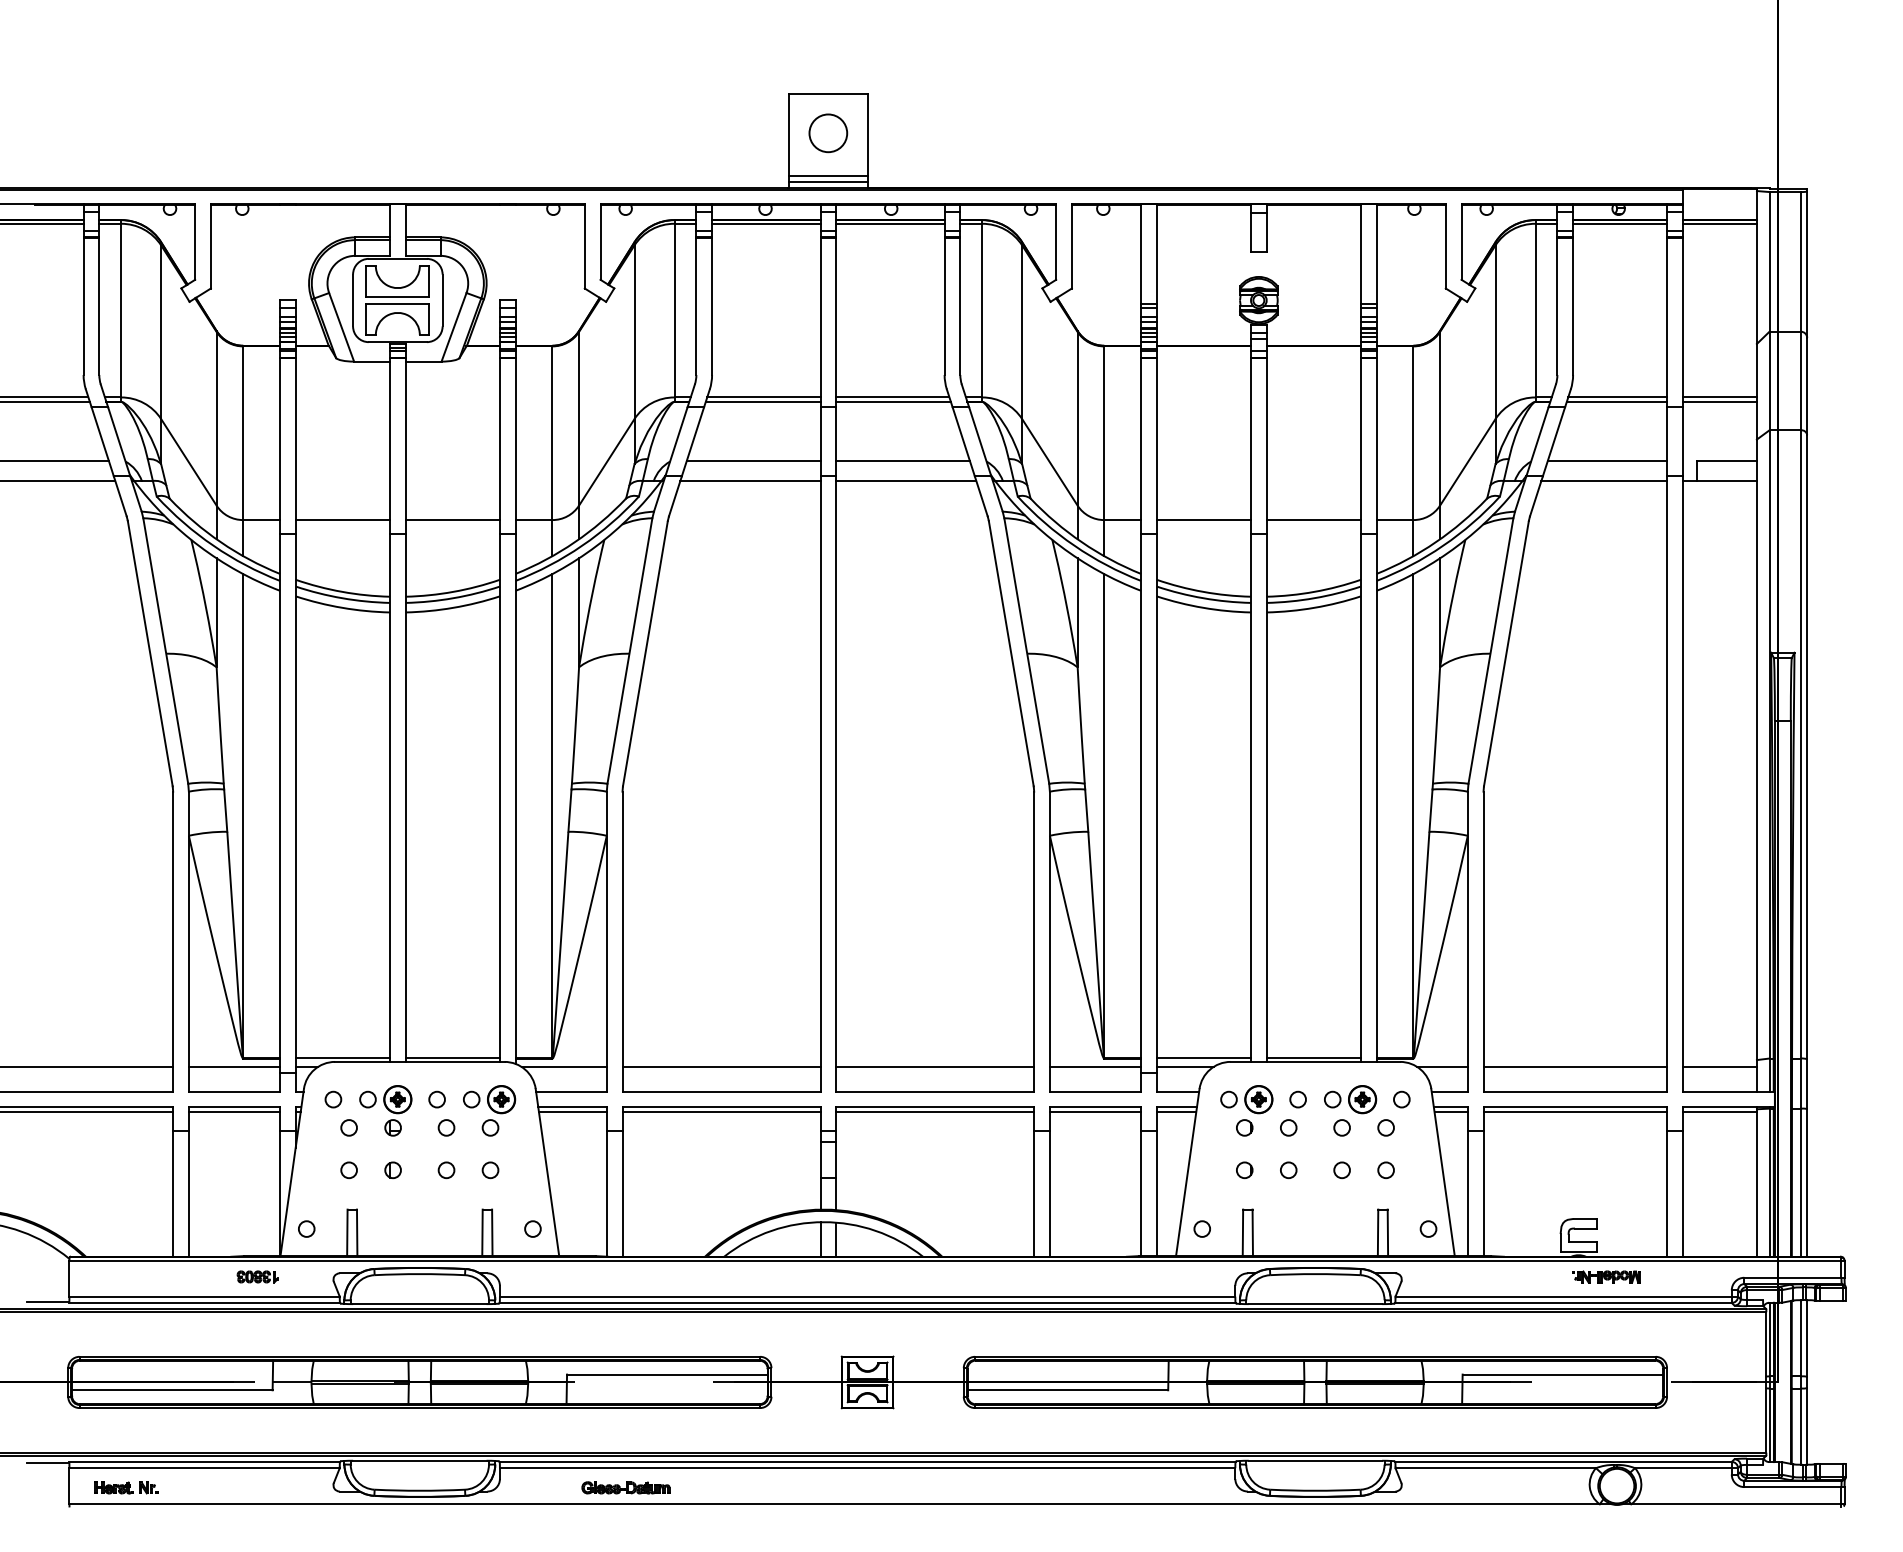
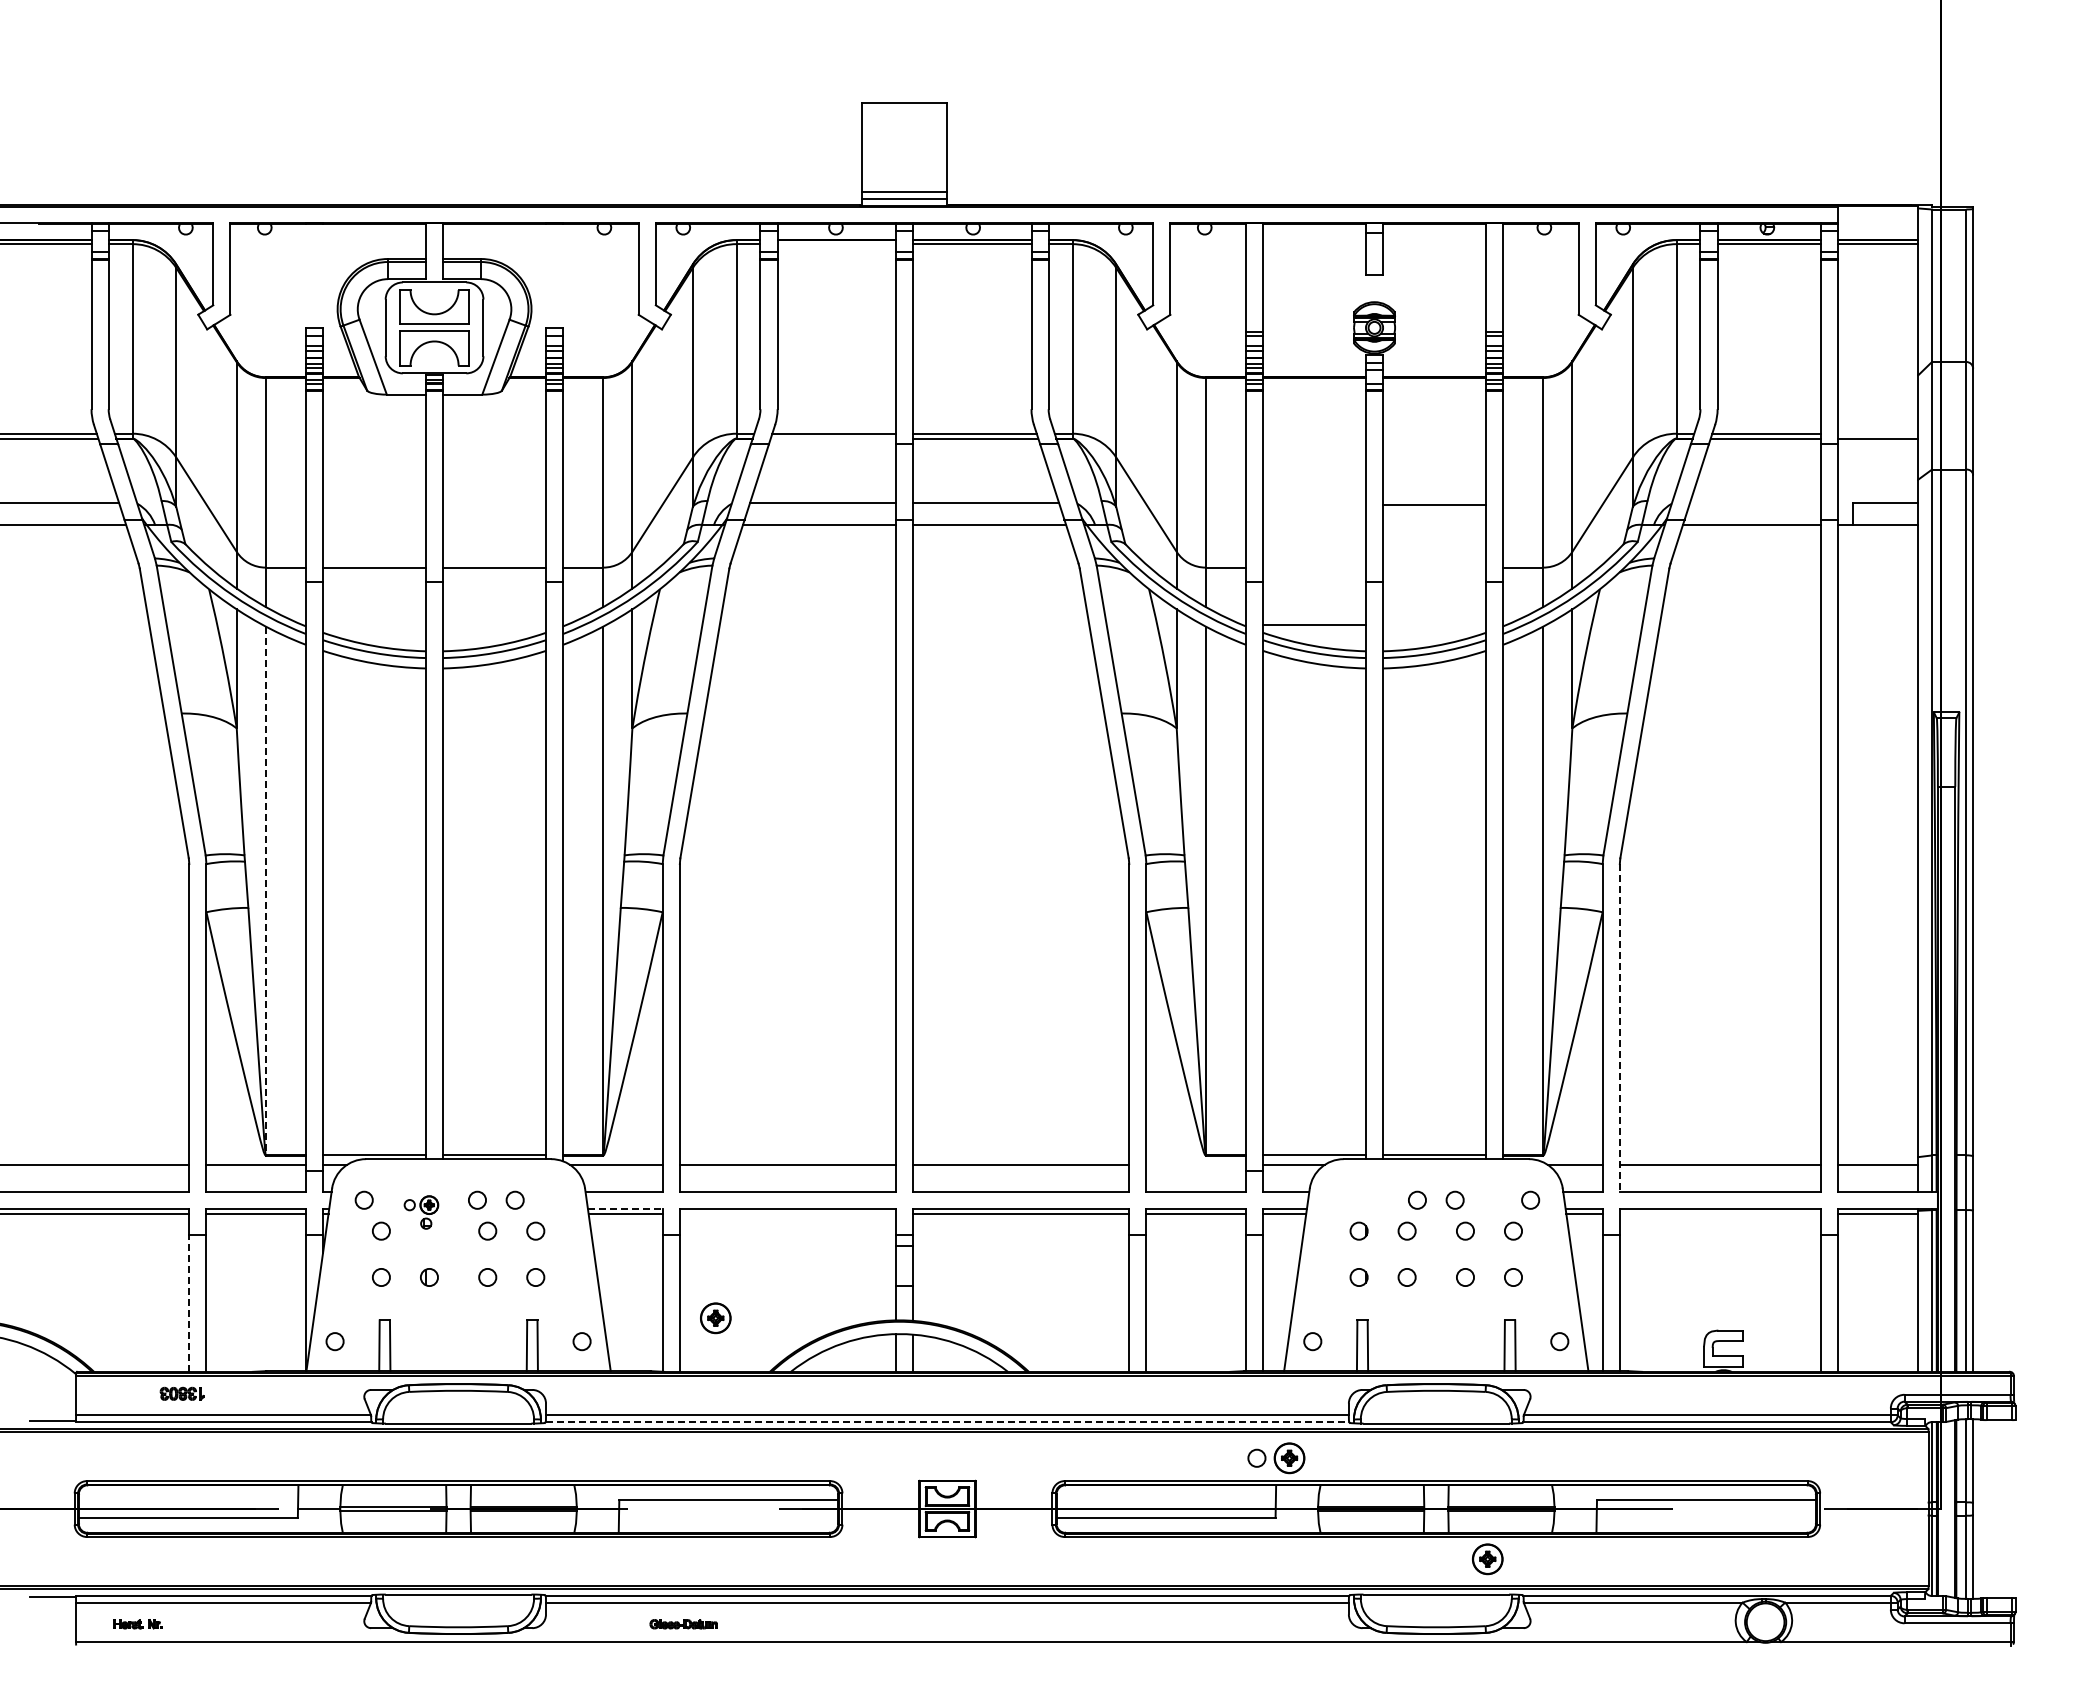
circle: (828, 132) -> (904, 144), removed
line: (766, 224) -> (836, 244), removed
line: (1719, 397) -> (1877, 433), removed
line: (762, 401) -> (832, 438), removed
line: (1607, 460) -> (1755, 502), removed
line: (1203, 519) -> (1314, 624), moved
line: (1313, 519) -> (1434, 504), moved
line: (242, 816) -> (265, 891), solid -> dashed
line: (1483, 941) -> (1619, 1027), solid -> dashed
line: (1094, 1066) -> (1195, 1164), removed
part: (501, 1099) -> (715, 1318), moved
part: (1246, 1099) -> (1276, 1458), moved
part: (1362, 1099) -> (1487, 1559), moved
line: (572, 1107) -> (625, 1208), solid -> dashed
part: (385, 1110) -> (421, 1212), size x0.6
line: (721, 1112) -> (787, 1214), removed
line: (1574, 1112) -> (1719, 1214), removed
line: (173, 1194) -> (189, 1303), solid -> dashed
part: (256, 1276) -> (181, 1393), moved
part: (1605, 1276) -> (1753, 1393), removed
line: (867, 1303) -> (947, 1422), solid -> dashed
part: (125, 1488) -> (137, 1624), size x0.7
part: (625, 1488) -> (683, 1624), size x0.7

